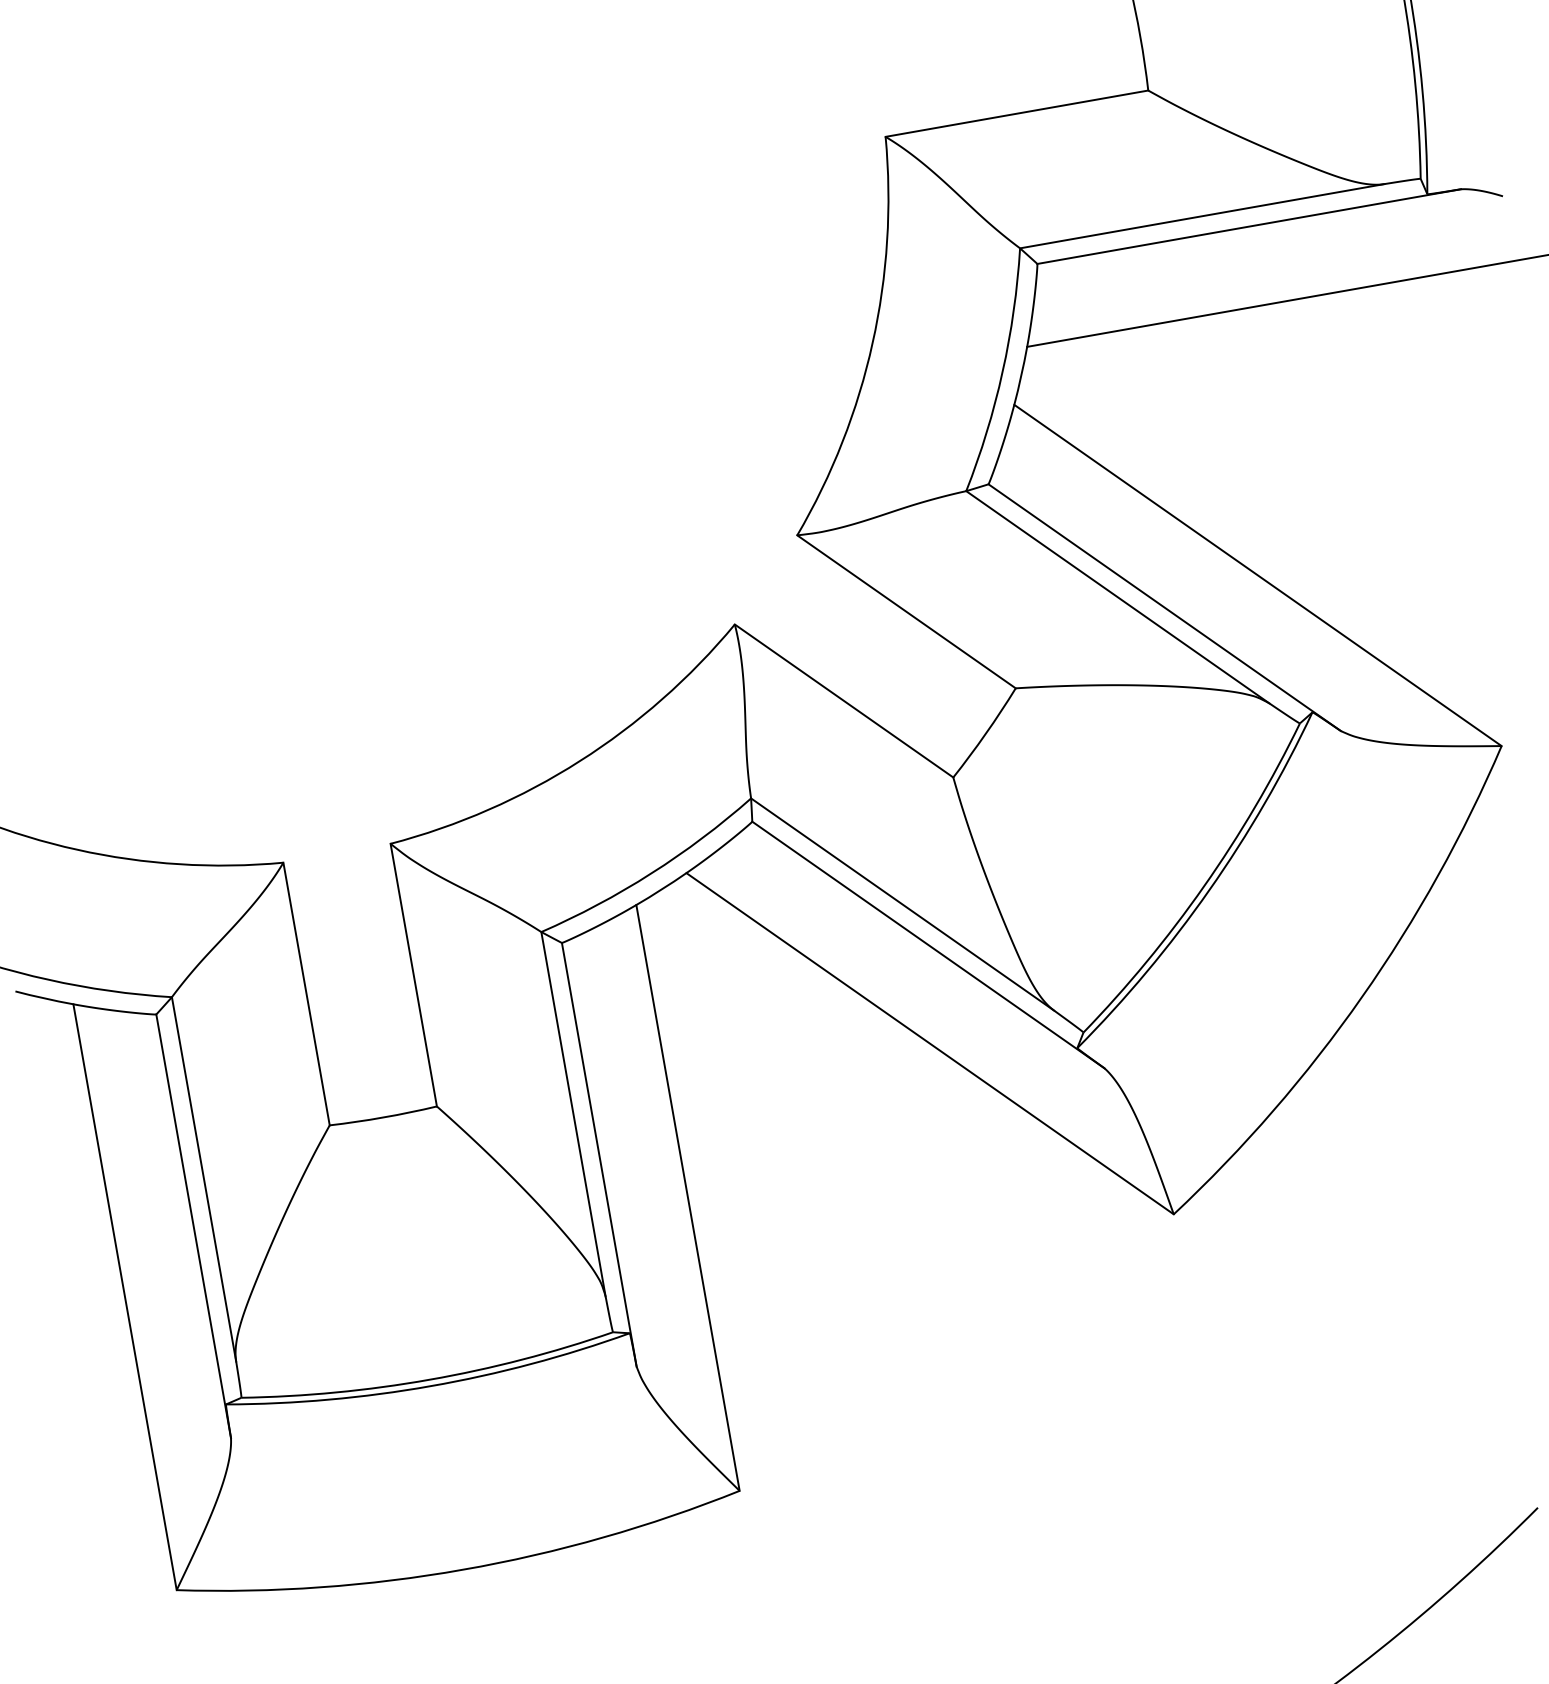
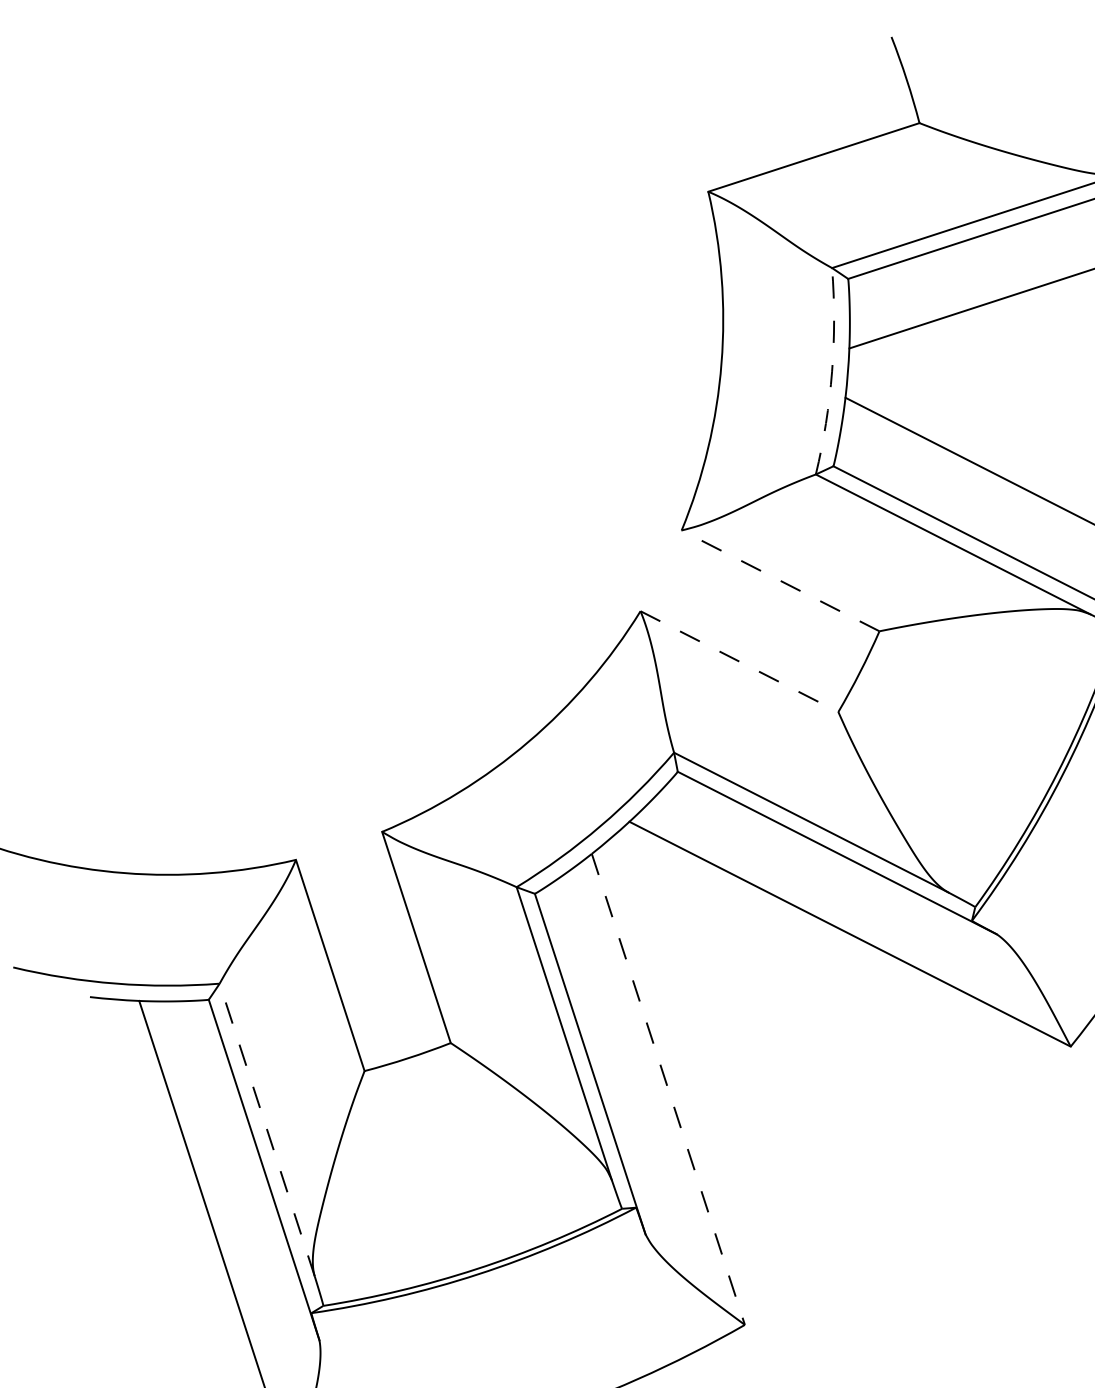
arc: (1002, 371) -> (831, 371), solid -> dashed
line: (906, 611) -> (780, 580), solid -> dashed
line: (844, 701) -> (739, 661), solid -> dashed
line: (204, 1179) -> (267, 1130), solid -> dashed
line: (688, 1198) -> (668, 1089), solid -> dashed

